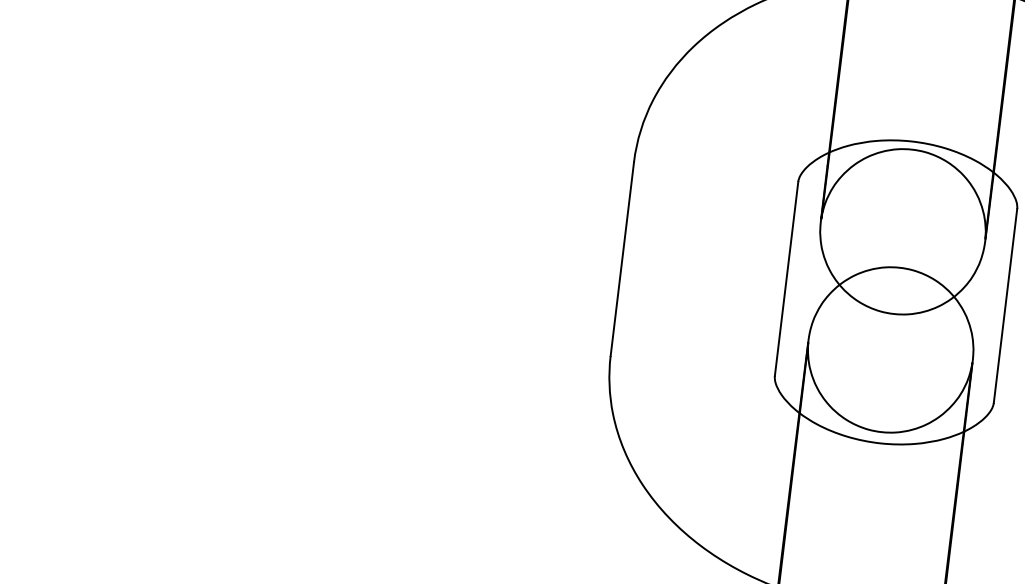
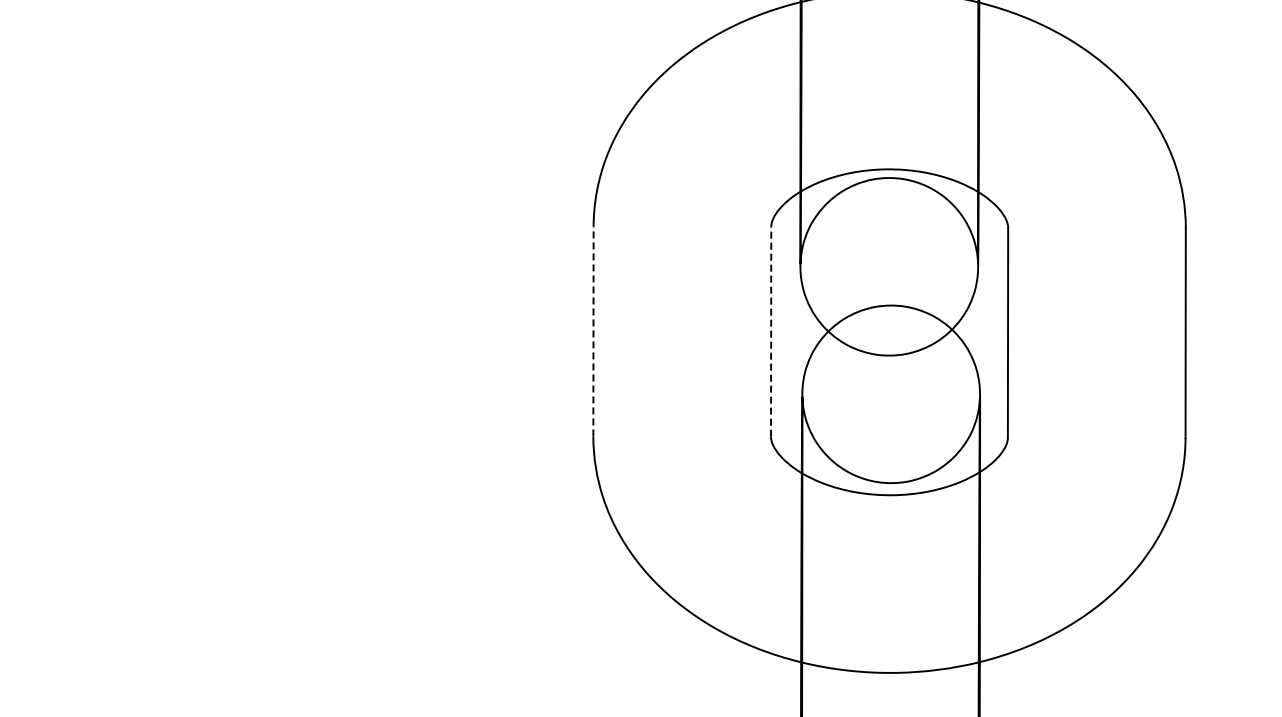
line: (622, 259) -> (593, 331), solid -> dashed
line: (786, 278) -> (771, 331), solid -> dashed

